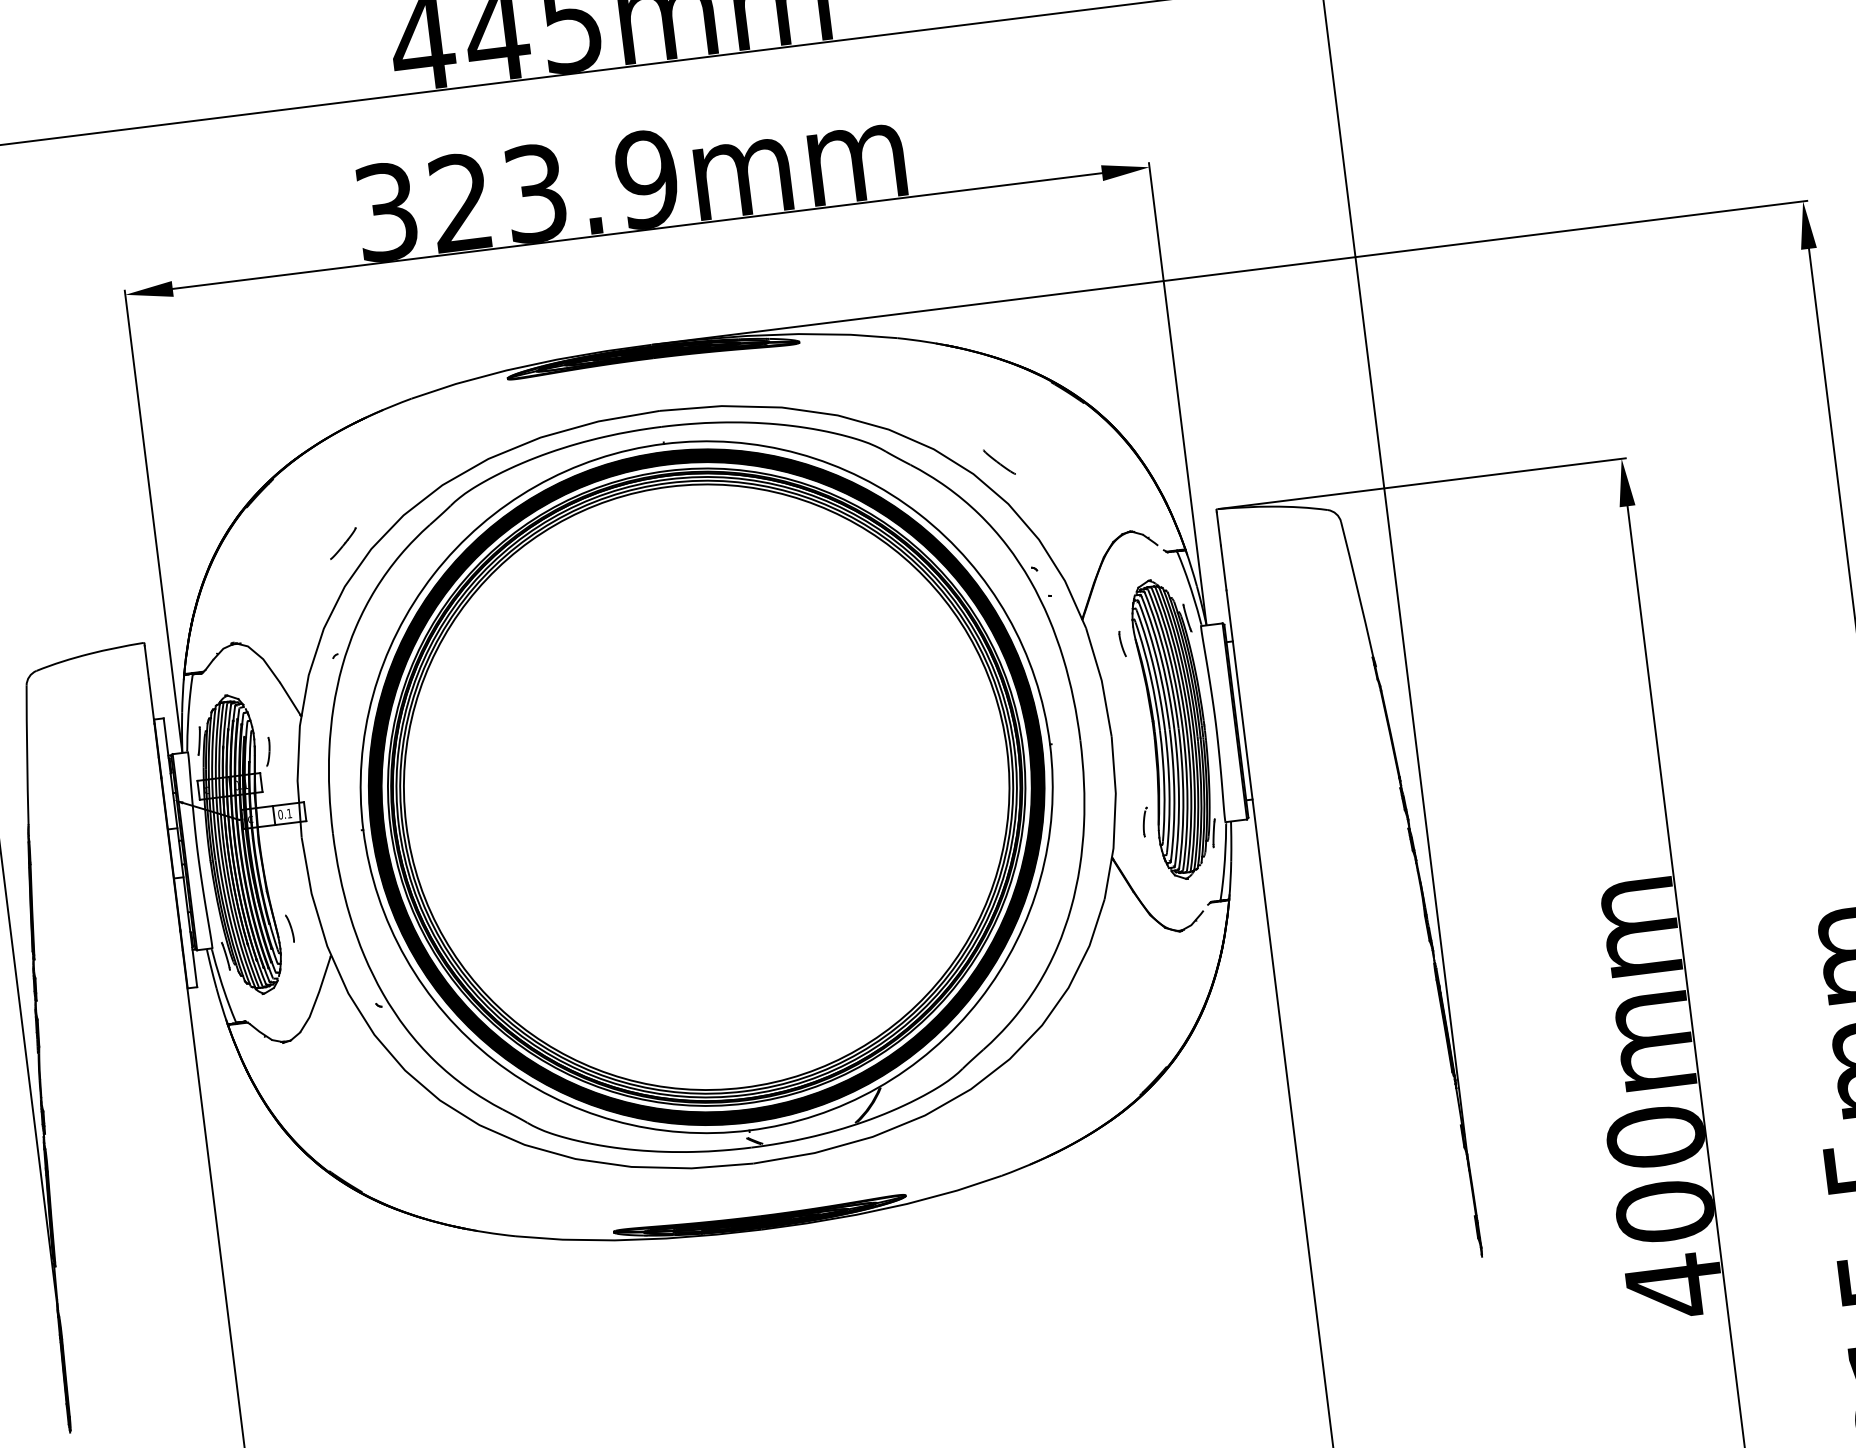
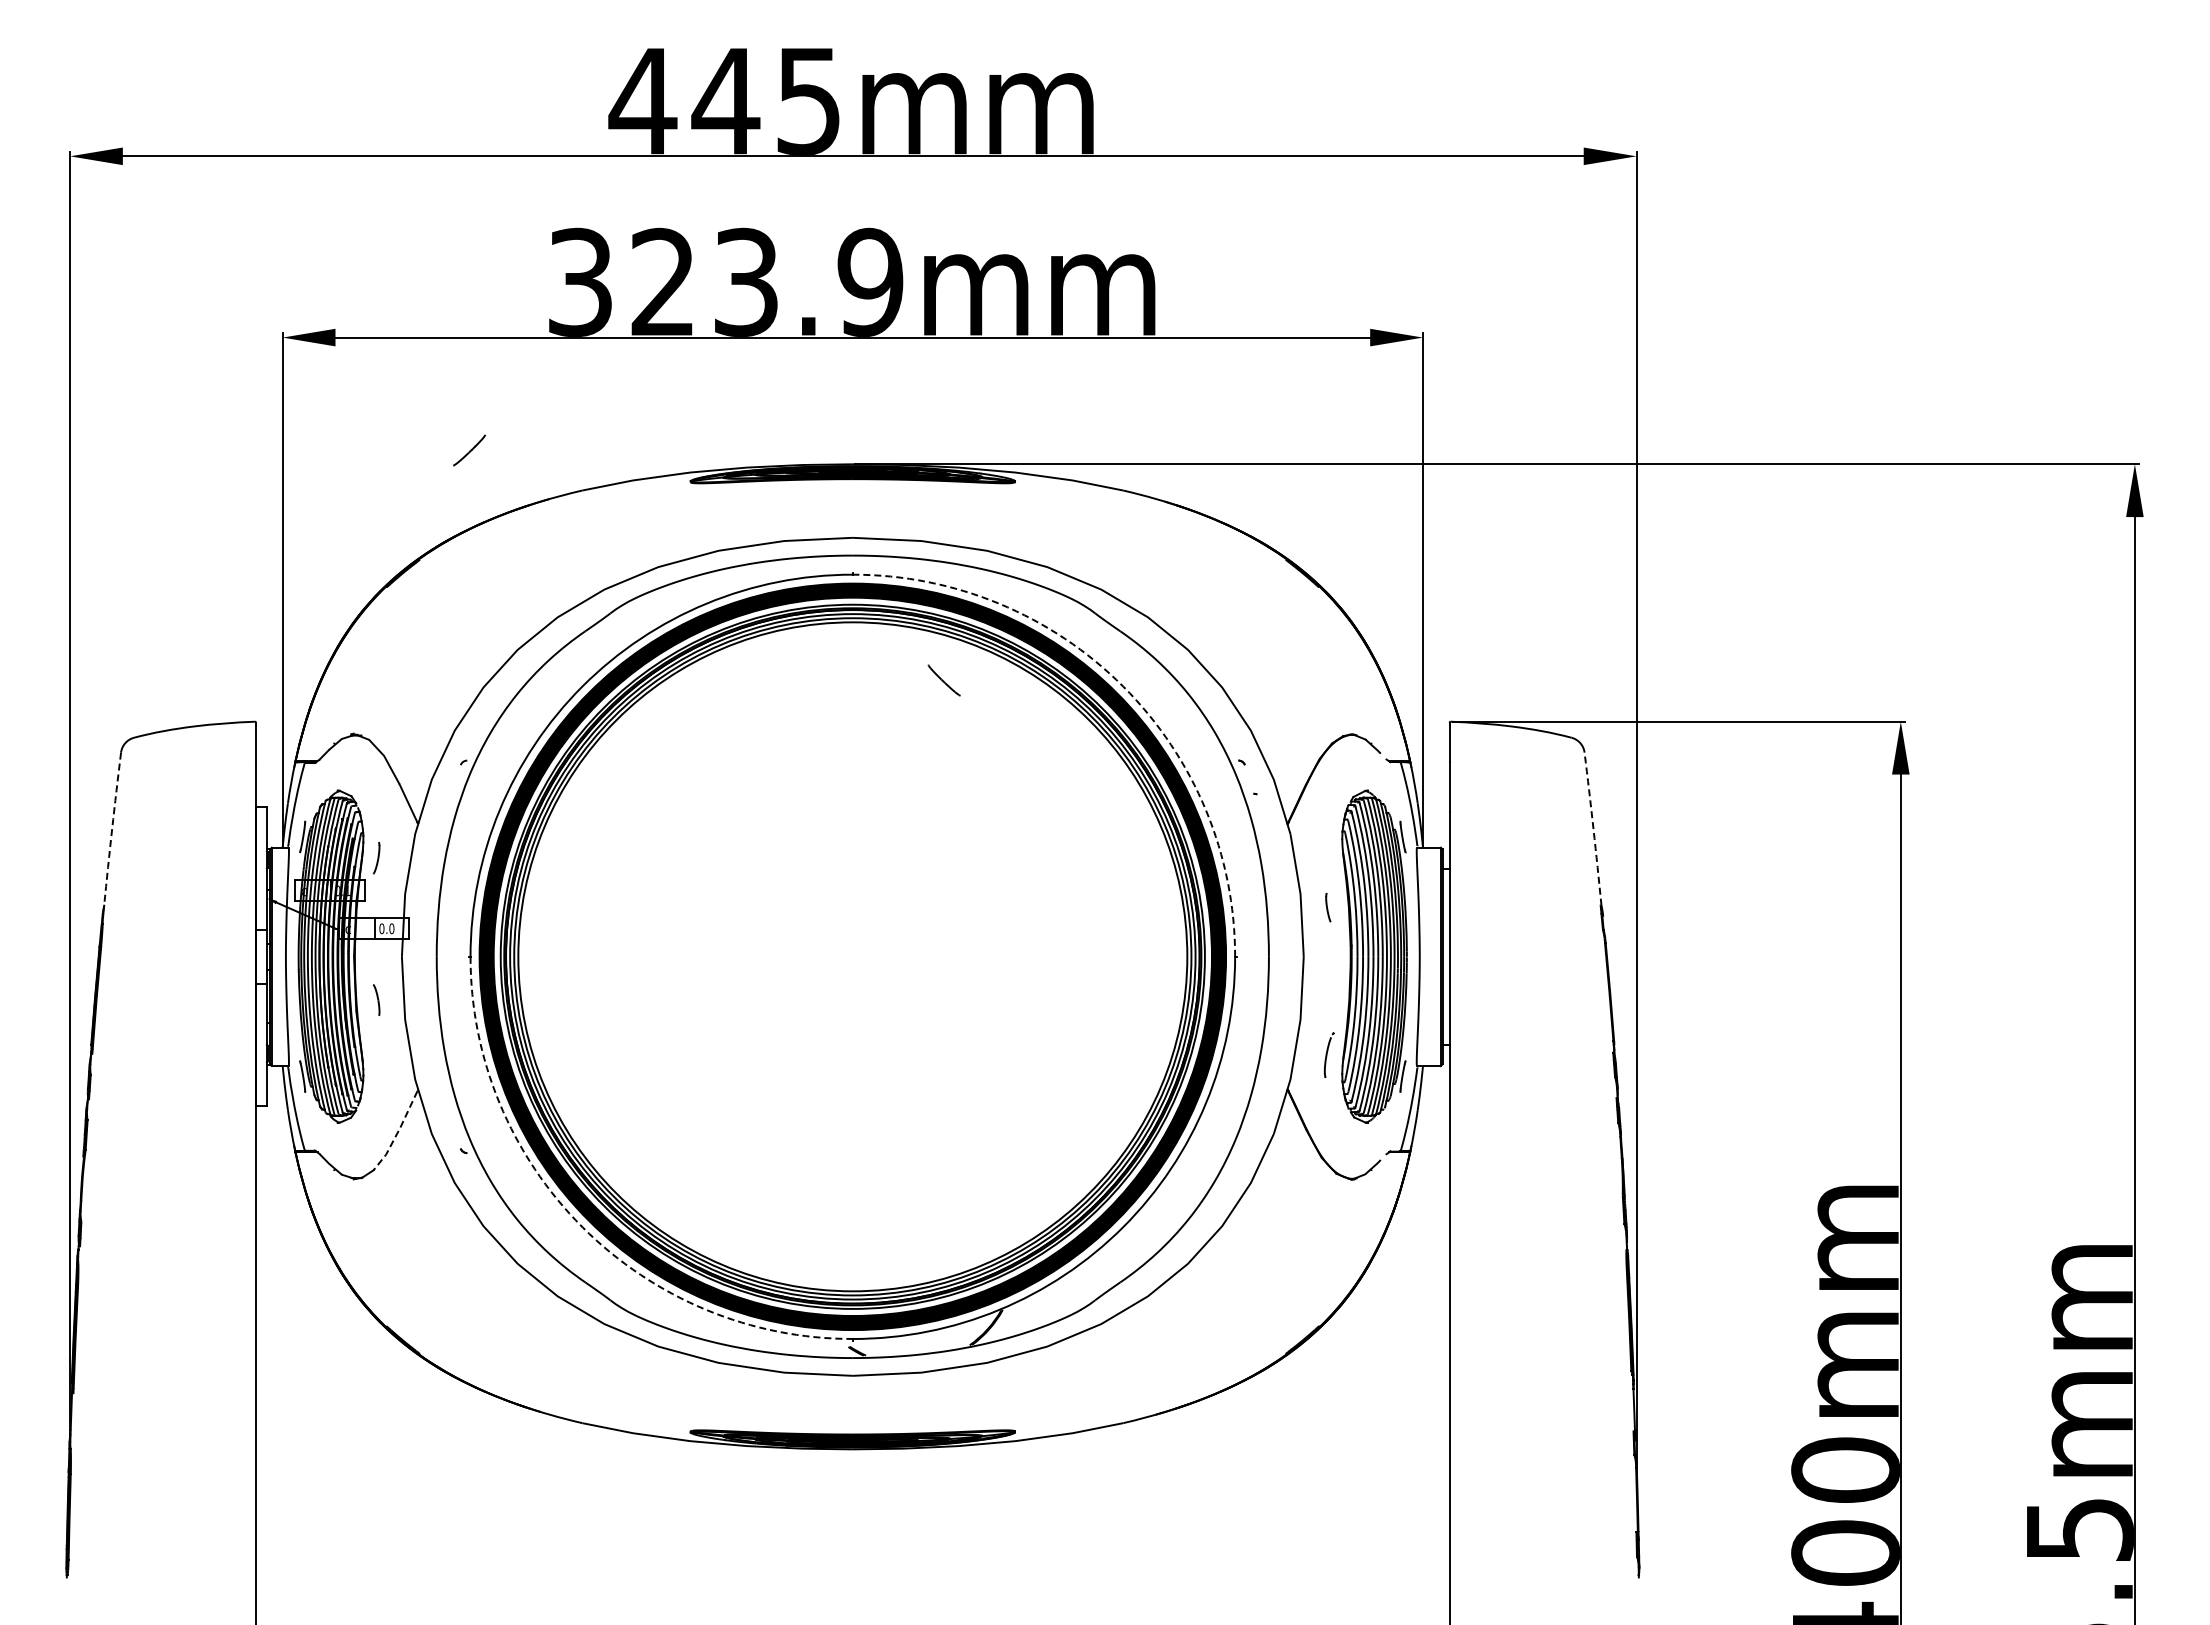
part: (998, 462) -> (943, 680), moved
arc: (919, 514) -> (1123, 686), solid -> dashed
line: (343, 543) -> (469, 450), moved
arc: (1357, 590) -> (1593, 829), solid -> dashed
part: (1122, 643) -> (1328, 907), moved
arc: (27, 755) -> (112, 829), solid -> dashed
text: (289, 813) -> (391, 928), 0.1 -> 0.0
part: (1145, 821) -> (1329, 1054), size x1.4
part: (289, 928) -> (376, 999), moved
line: (317, 995) -> (397, 1132), solid -> dashed
arc: (494, 1060) -> (582, 1227), solid -> dashed

